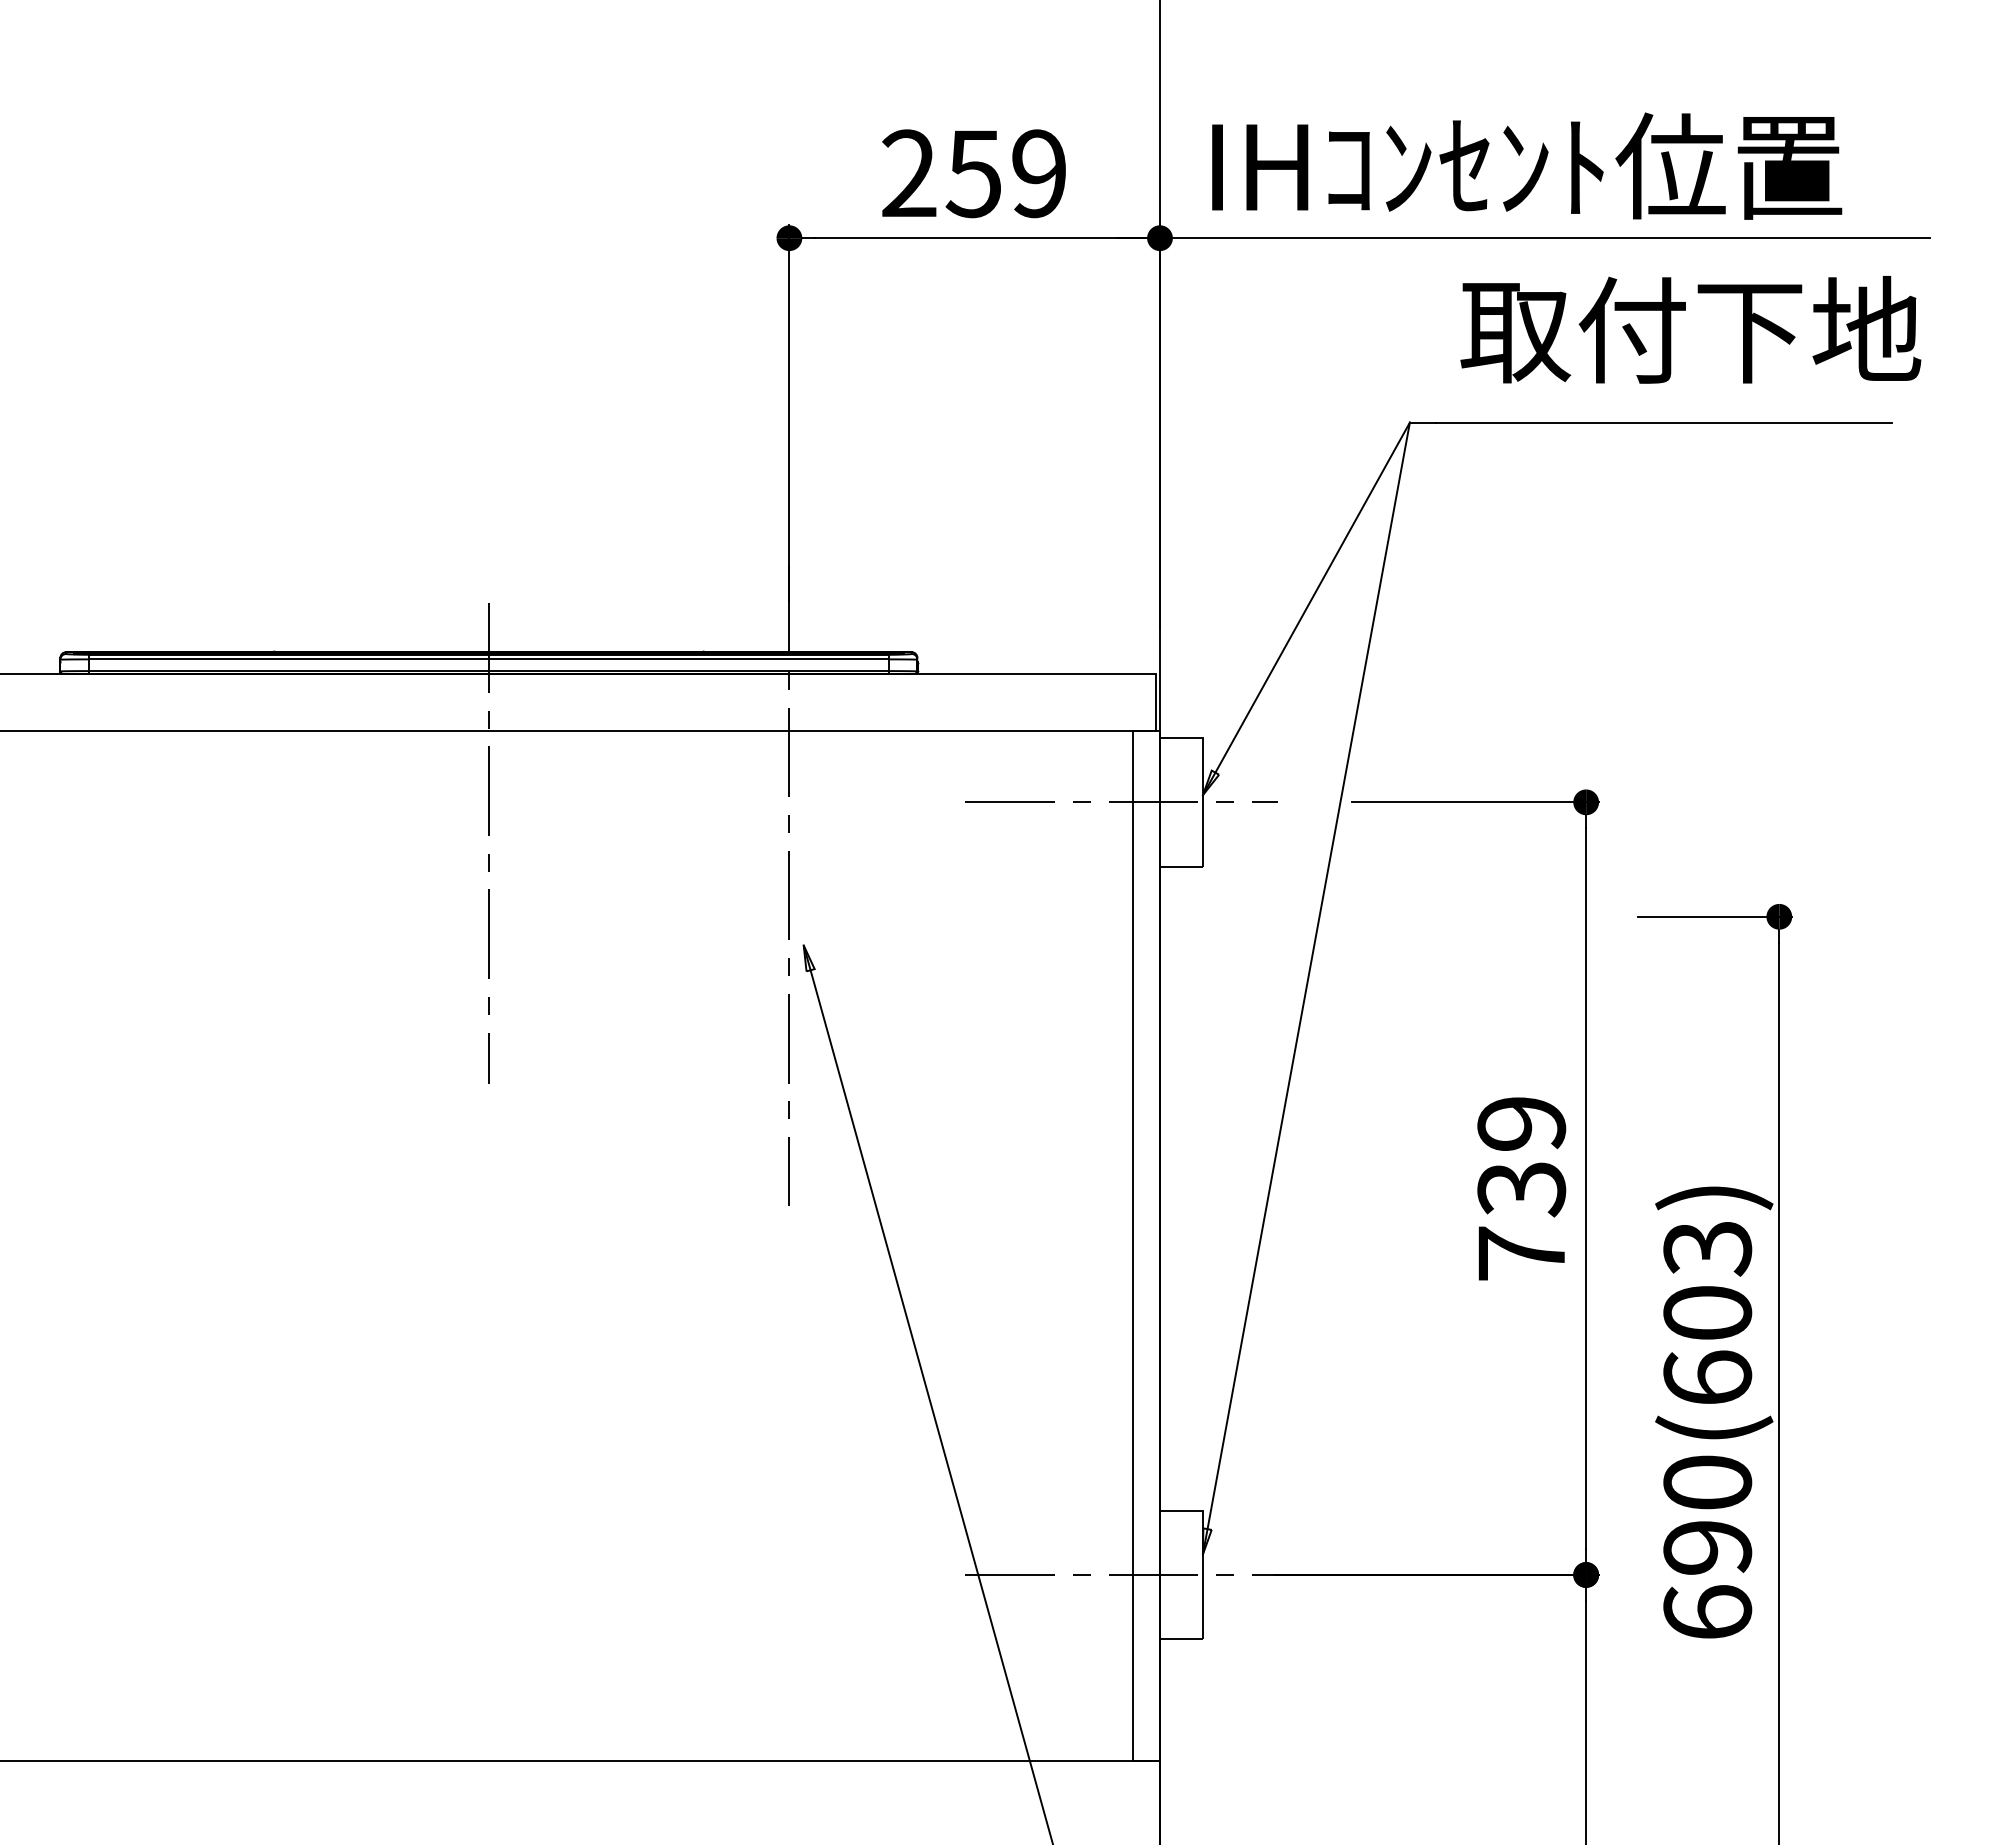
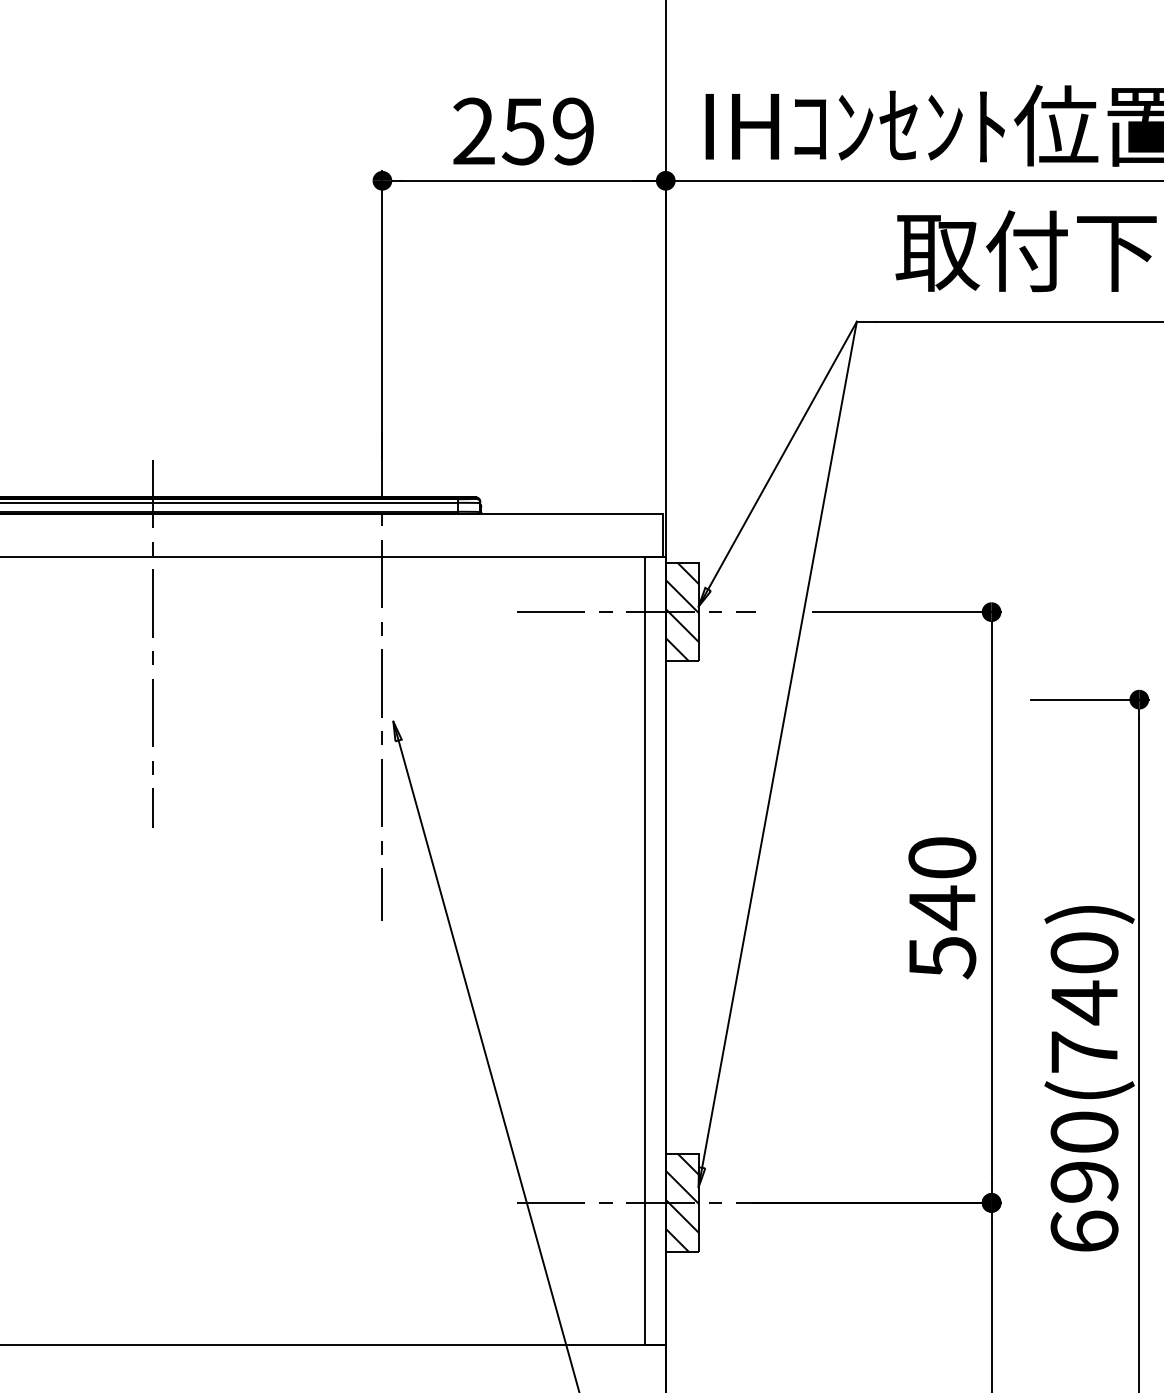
hatch: (1181, 801) -> (682, 611), added
text: (1521, 1189) -> (942, 908), 739 -> 540
text: (1707, 1312) -> (1084, 1002), 690(603) -> 690(740)
hatch: (1181, 1574) -> (682, 1202), added

